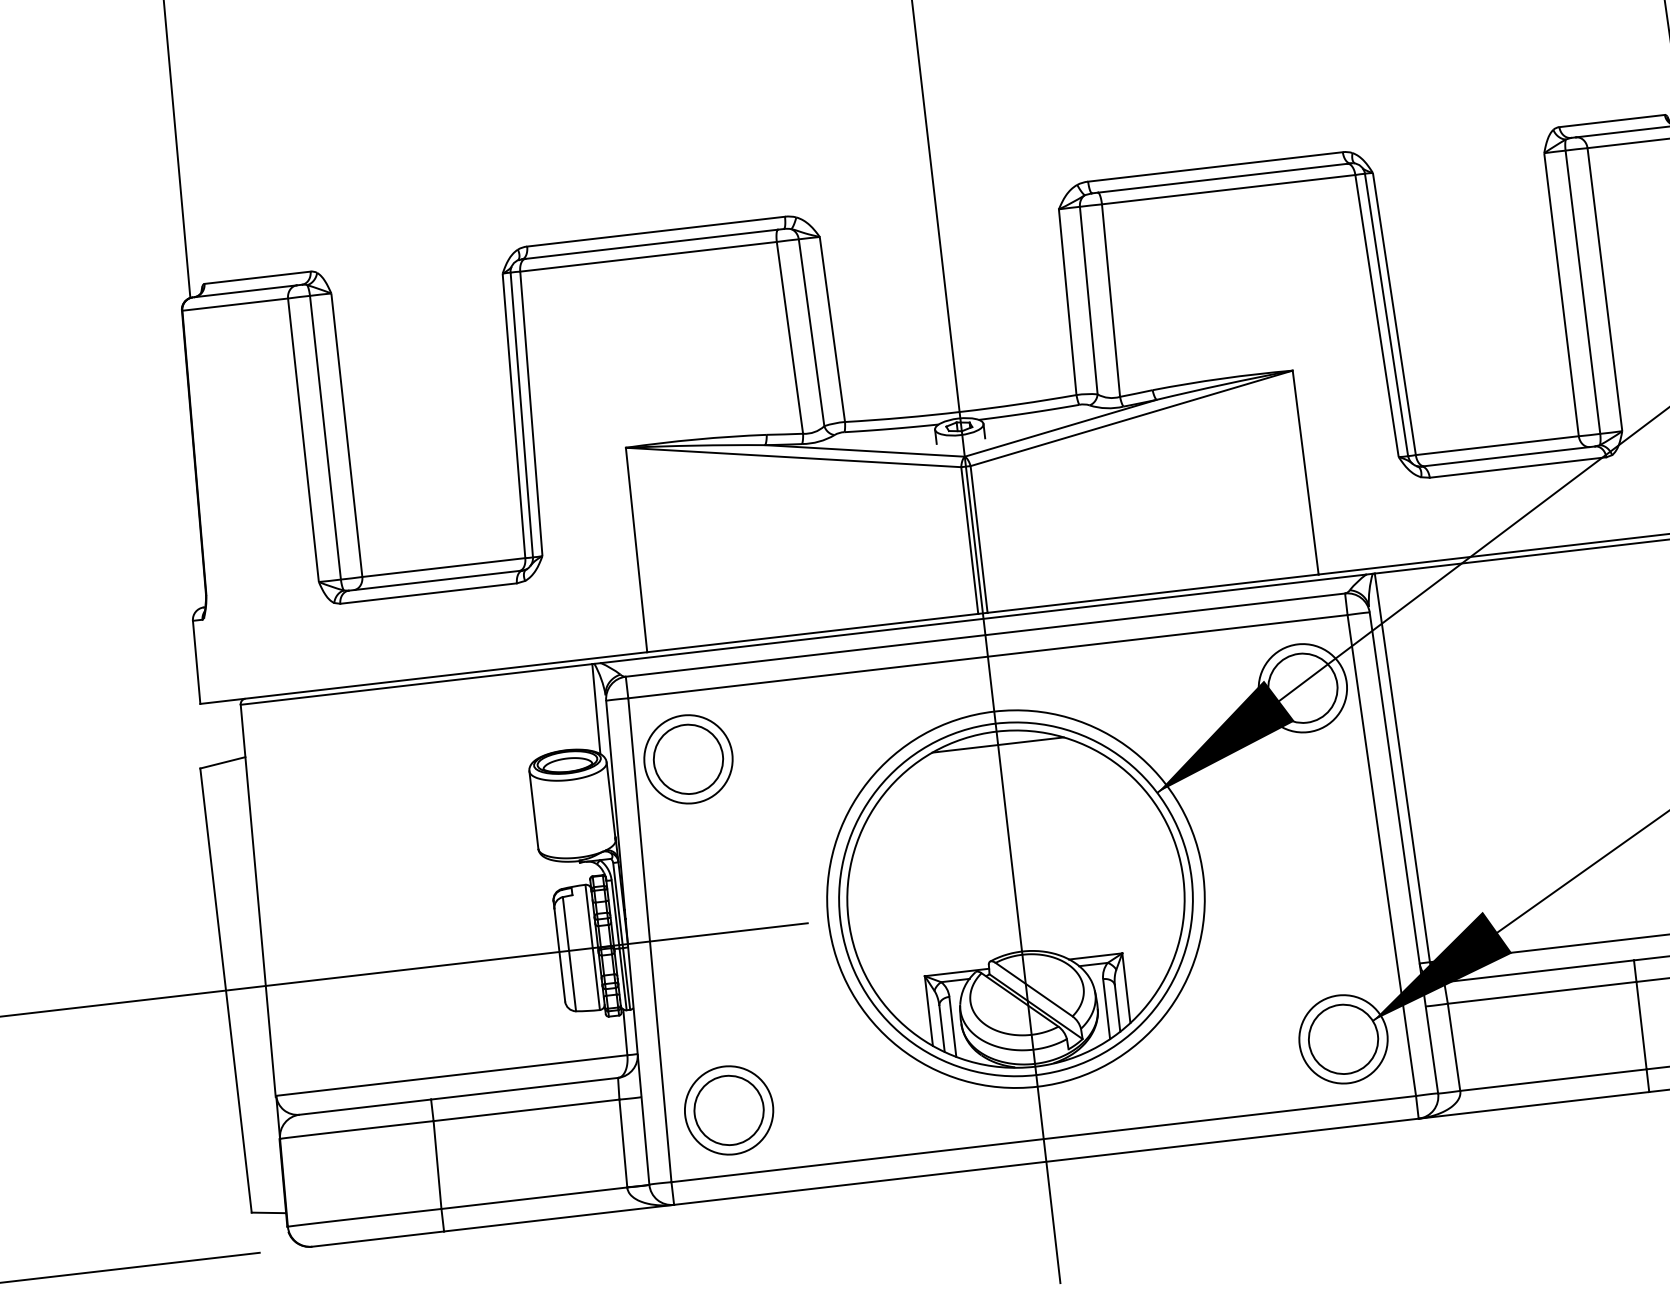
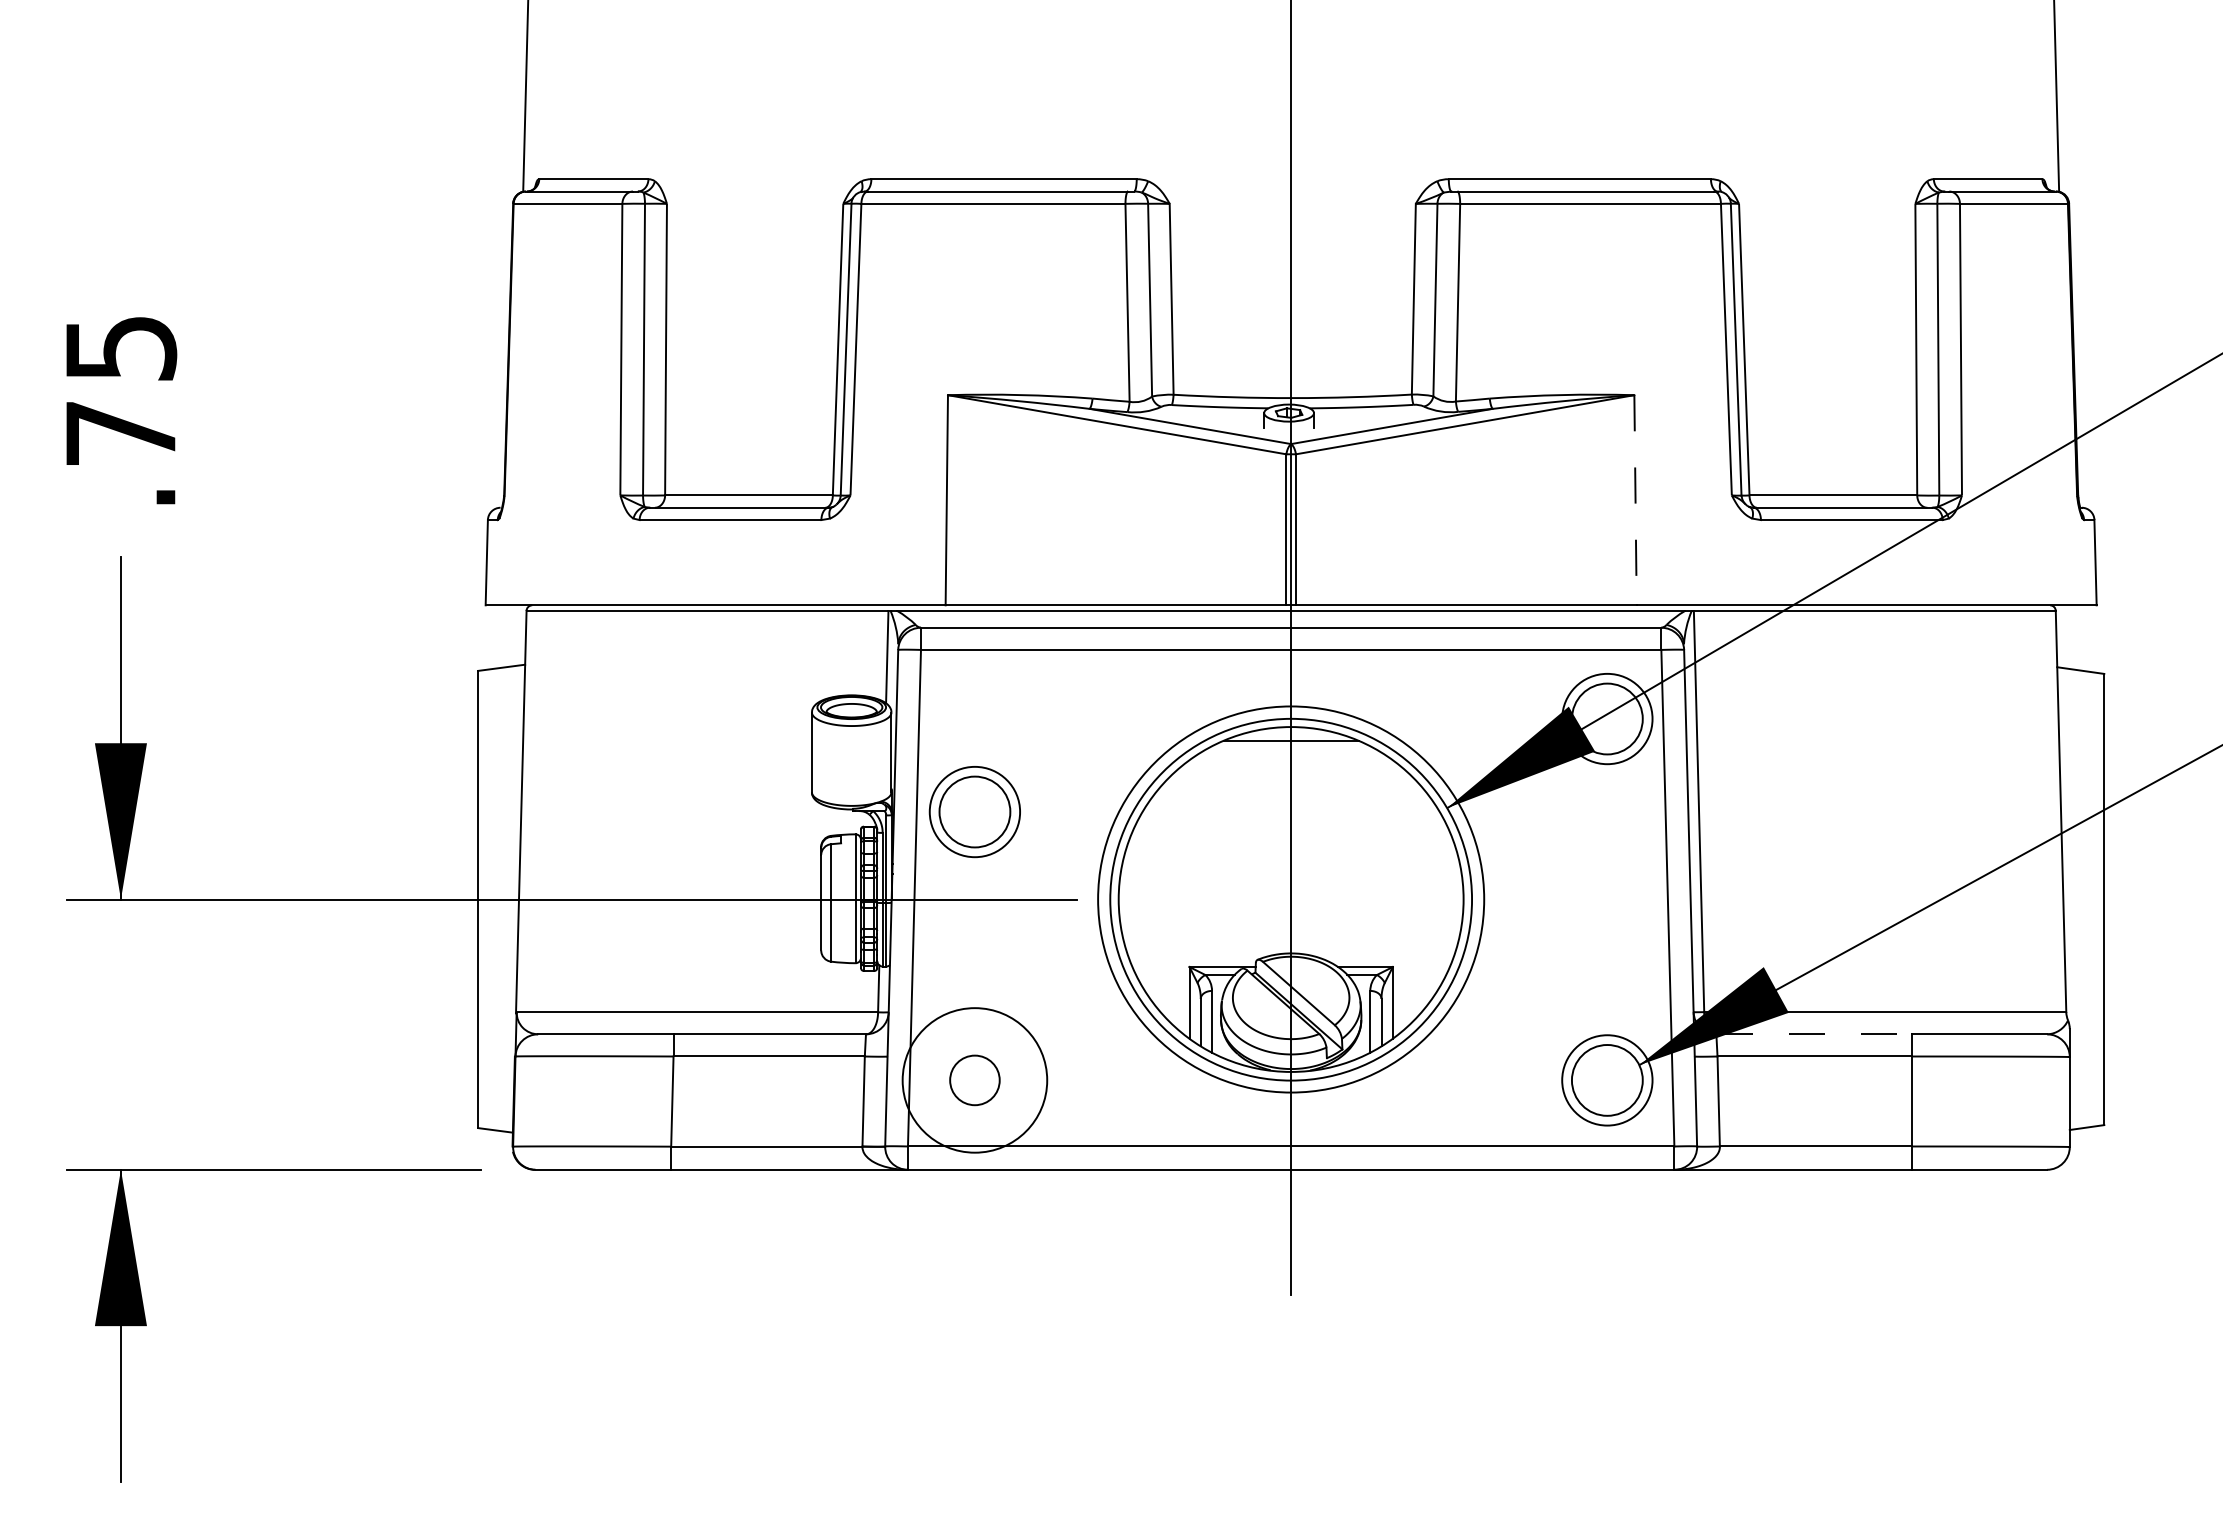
line: (1305, 472) -> (1635, 500), solid -> dashed
part: (688, 759) -> (974, 812), moved
line: (1539, 971) -> (1814, 1034), solid -> dashed
circle: (728, 1110) -> (974, 1080), size x0.7
circle: (728, 1110) -> (974, 1080), size x1.6

